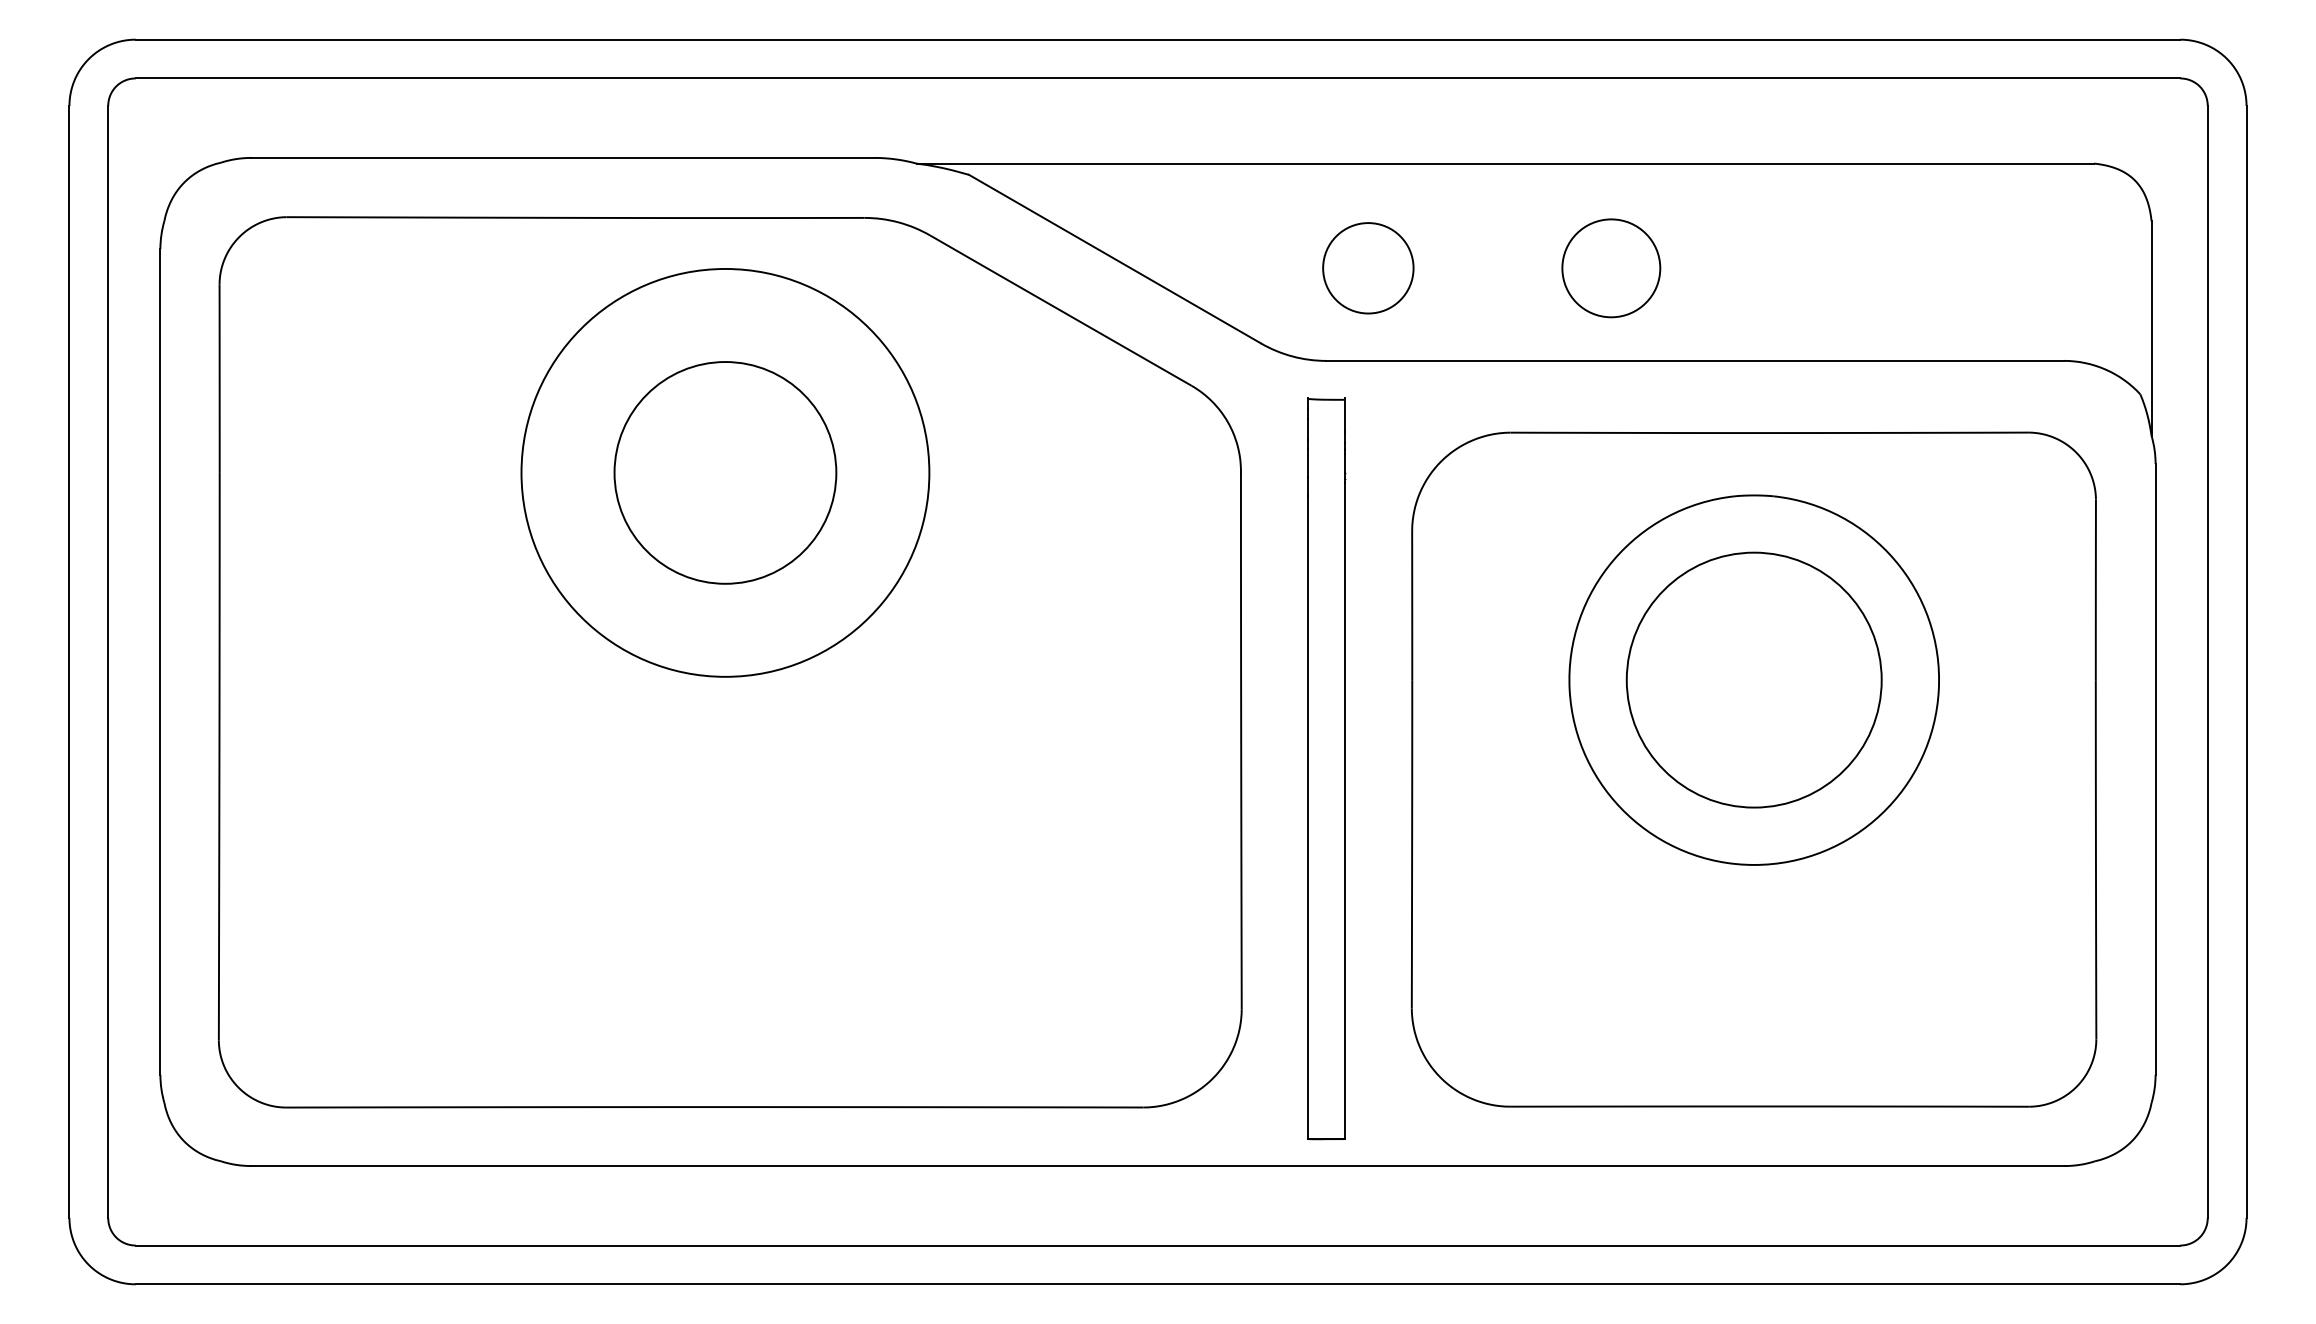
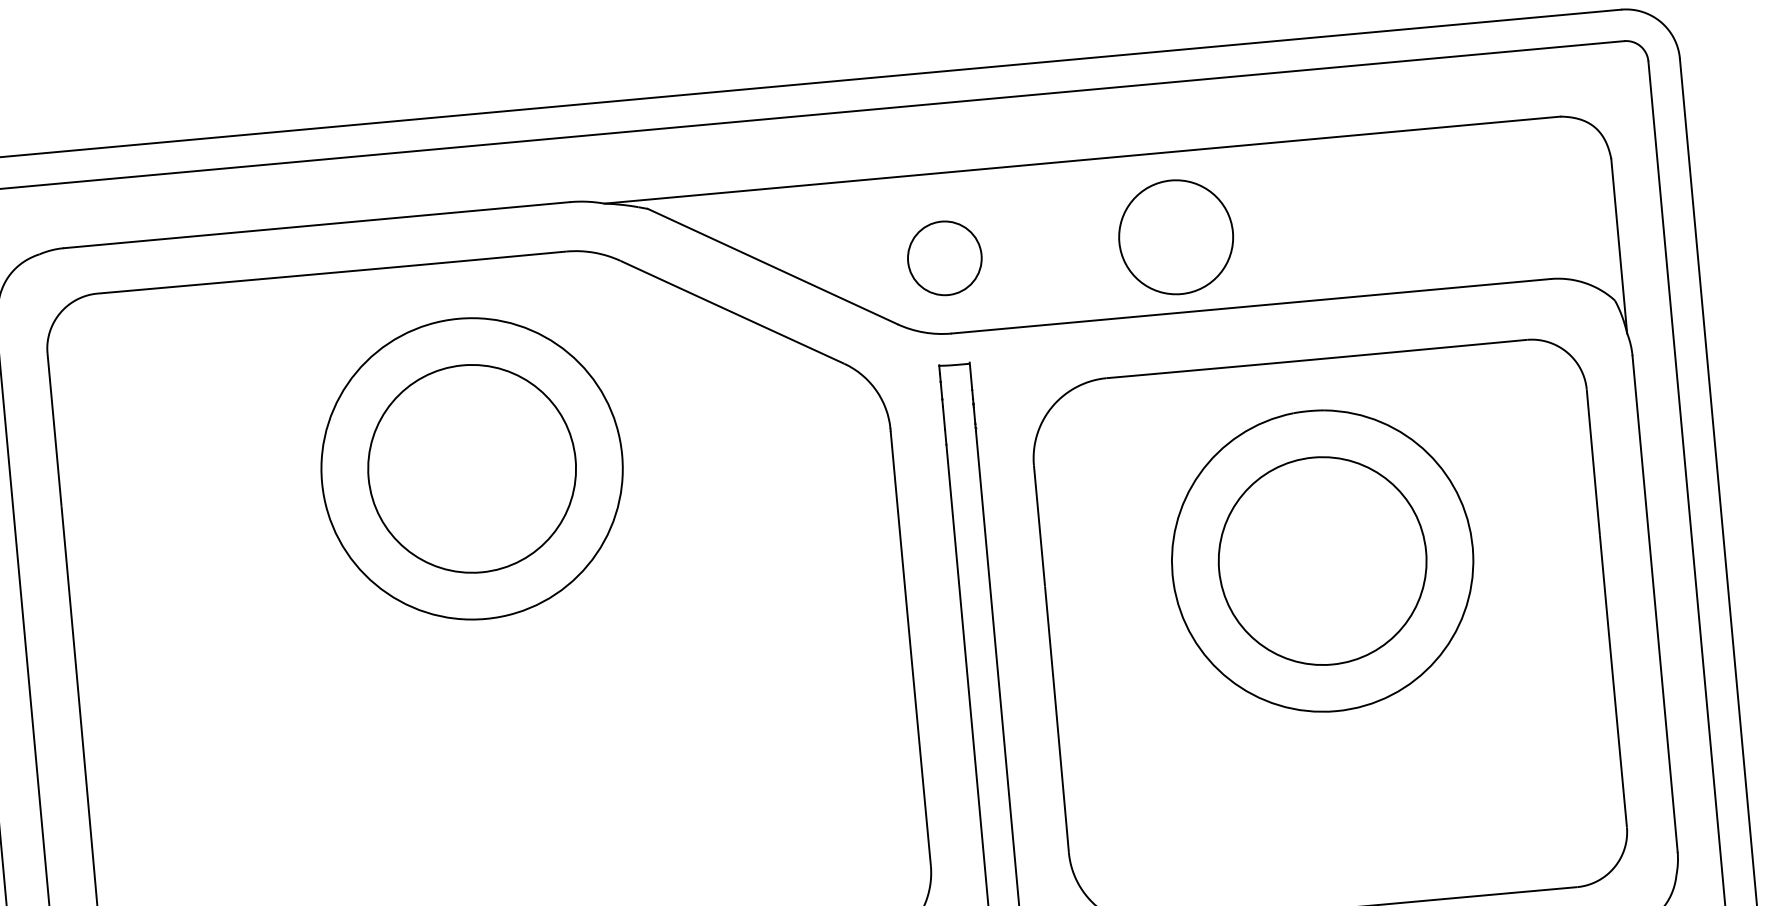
circle: (1368, 268) -> (944, 258), moved
circle: (1611, 268) -> (1176, 237), size x1.43
circle: (724, 472) -> (471, 468), size x0.62
circle: (725, 472) -> (472, 468), size x1.67

